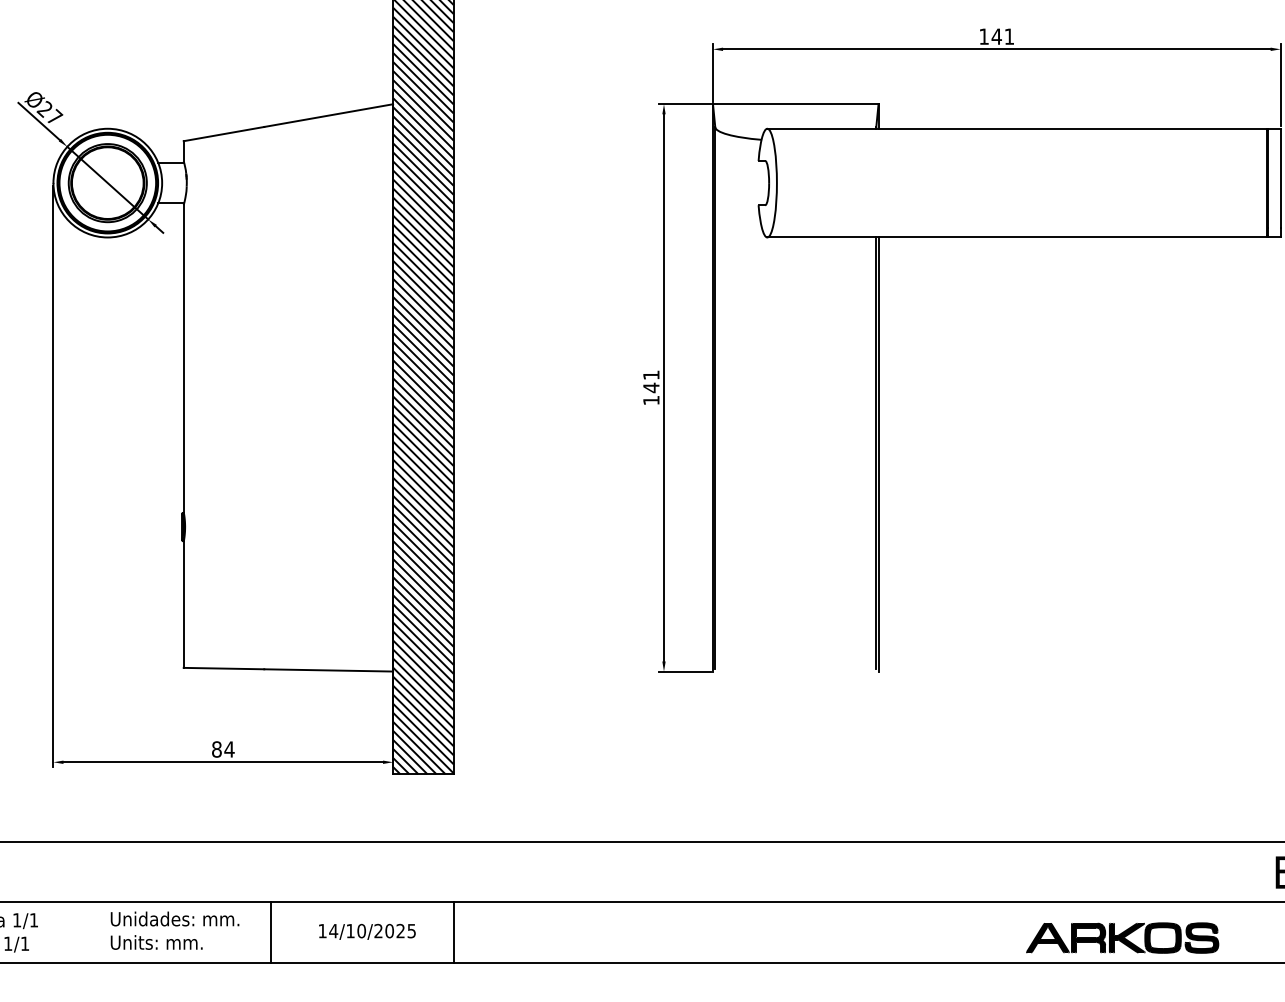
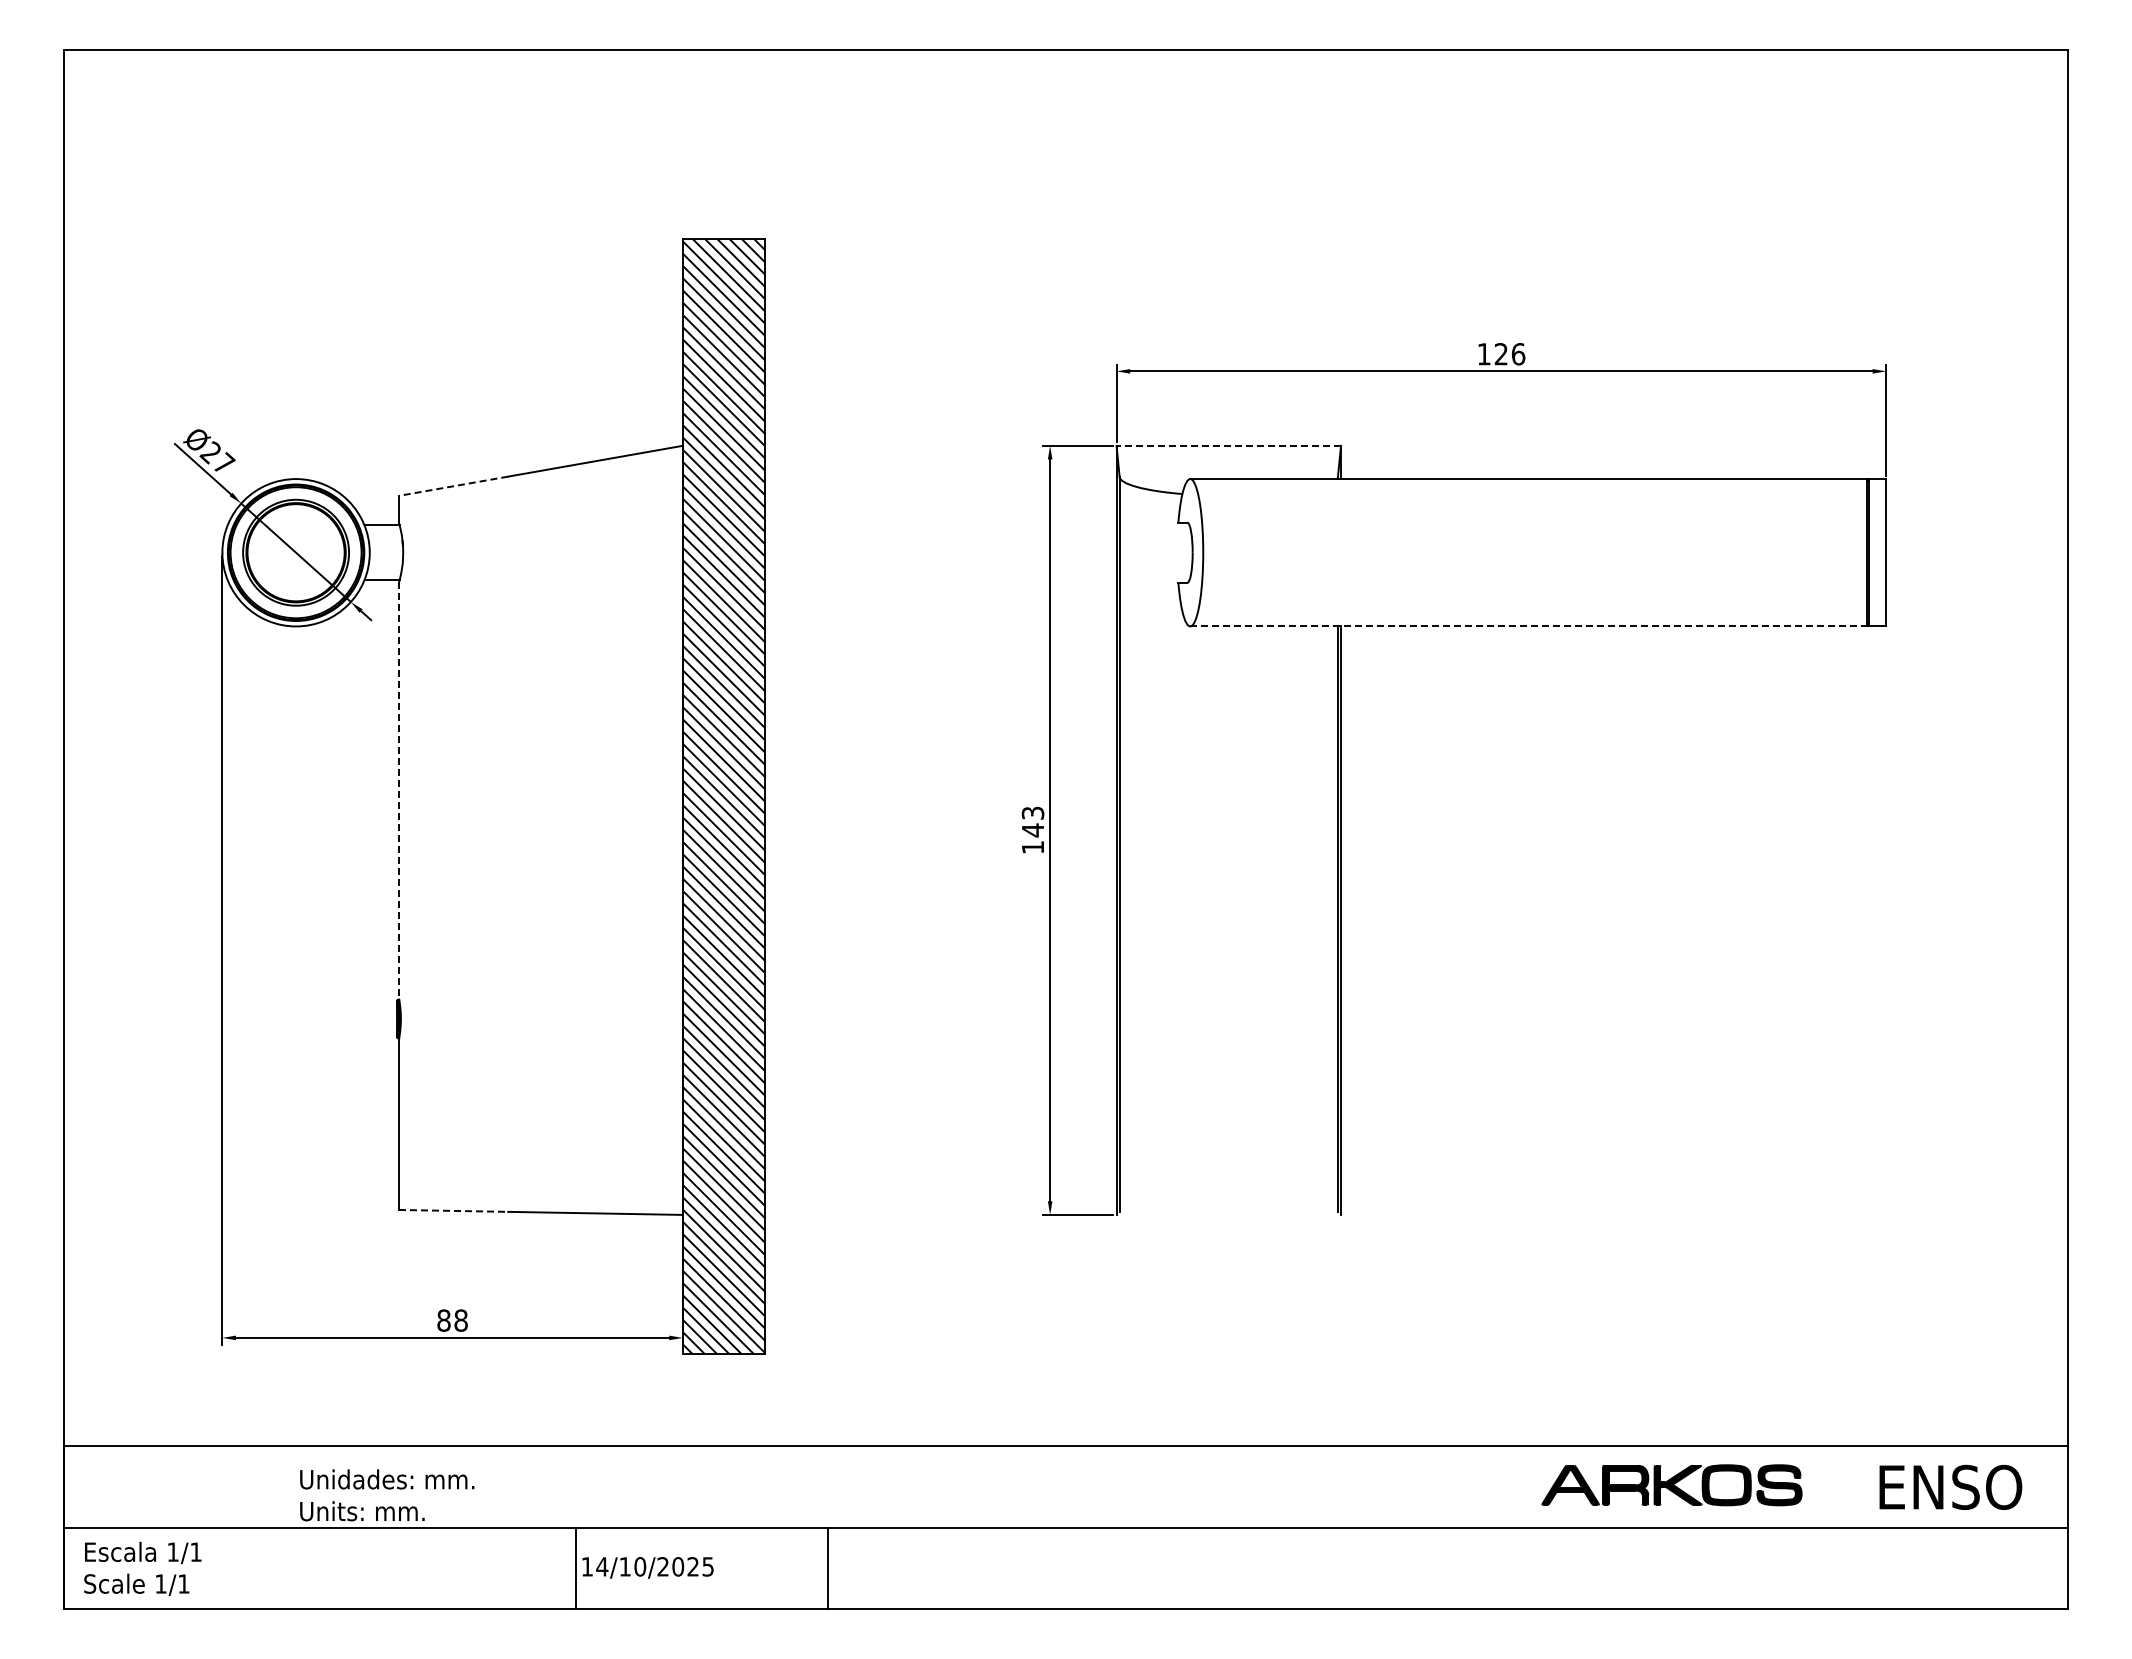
text: (1002, 36) -> (1509, 354), 141 -> 126
line: (795, 104) -> (1228, 445), solid -> dashed
line: (223, 134) -> (453, 486), solid -> dashed
line: (1017, 237) -> (1529, 626), solid -> dashed
line: (184, 359) -> (399, 791), solid -> dashed
text: (650, 374) -> (1032, 812), 141 -> 143
line: (223, 668) -> (453, 1210), solid -> dashed
text: (229, 749) -> (461, 1320), 84 -> 88
text: (175, 930) -> (387, 1495), moved
line: (271, 932) -> (575, 1568), moved
line: (454, 932) -> (827, 1568), moved
part: (1122, 938) -> (1671, 1485), moved

